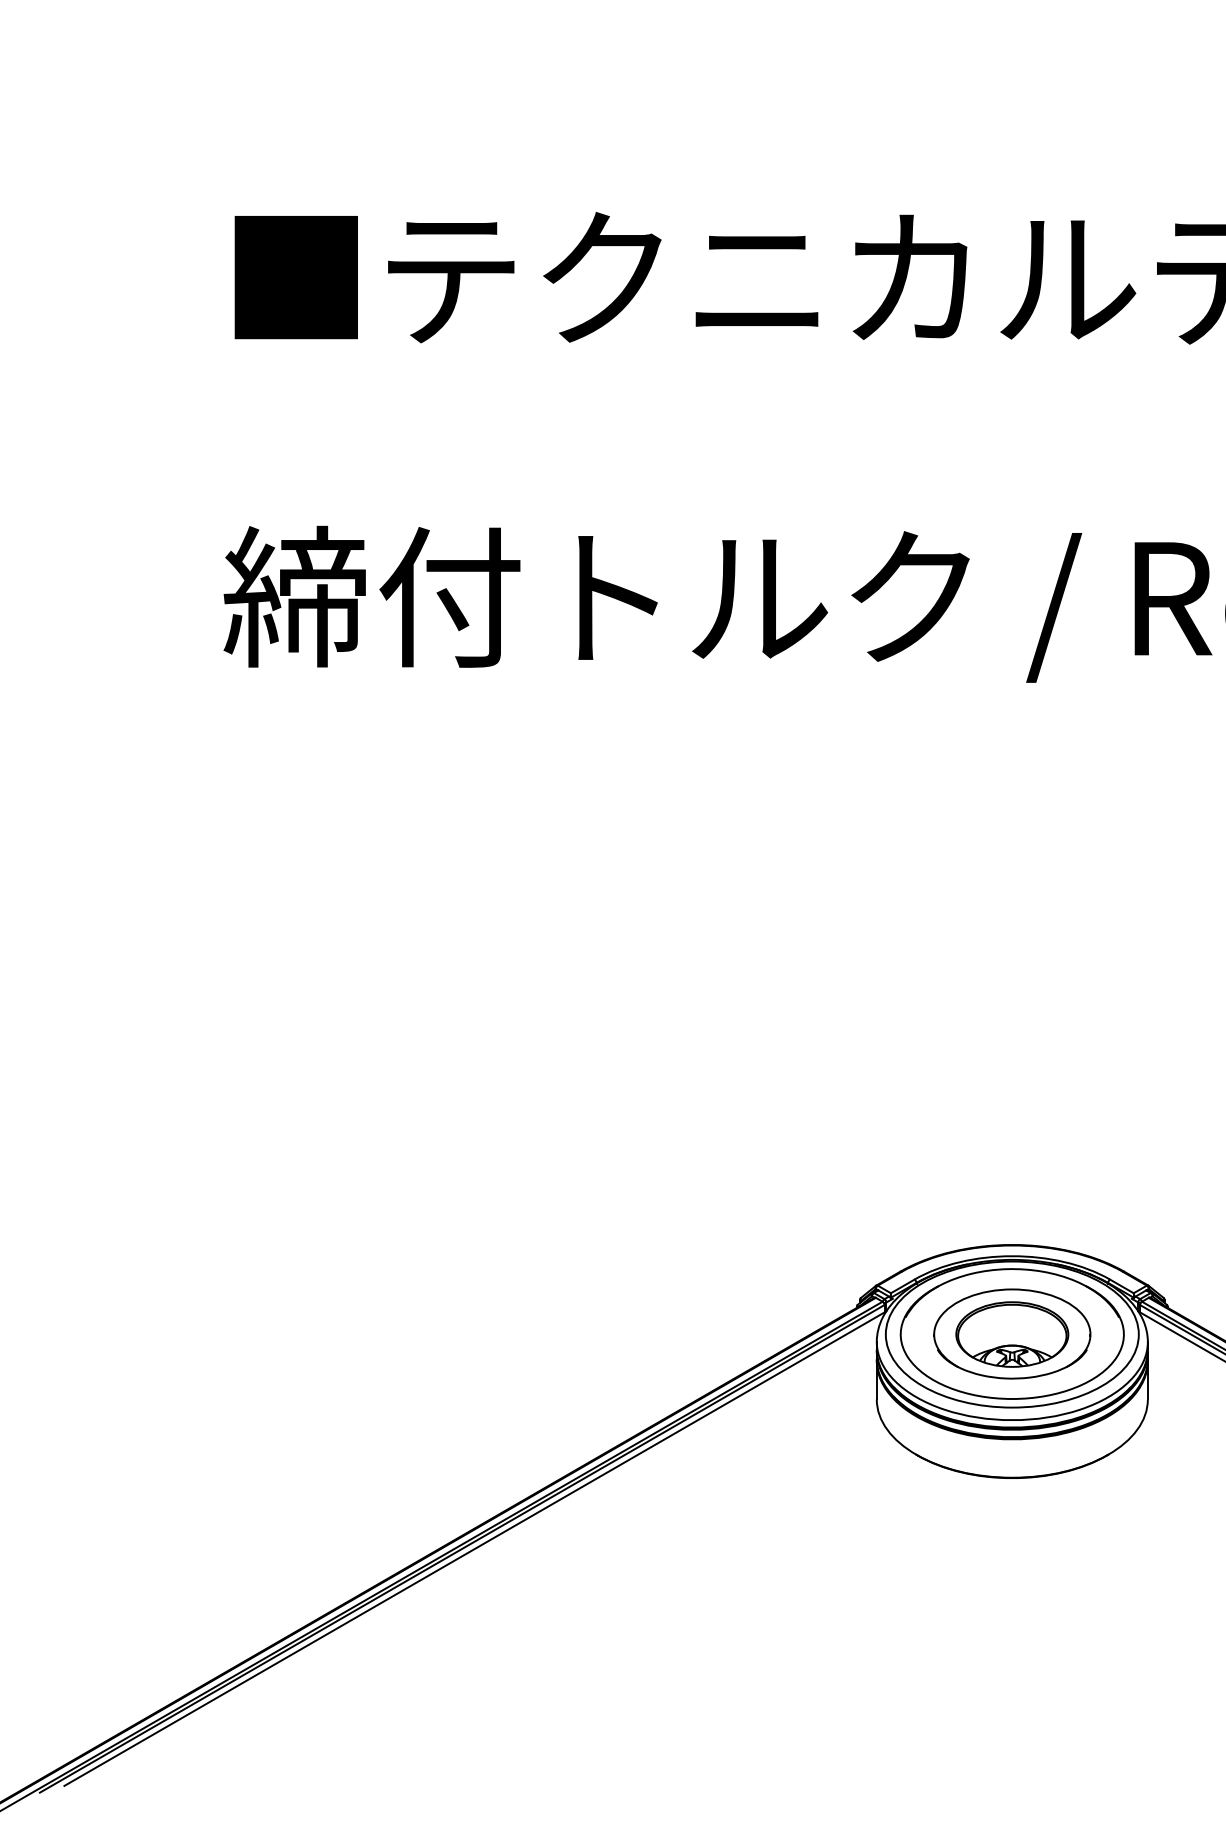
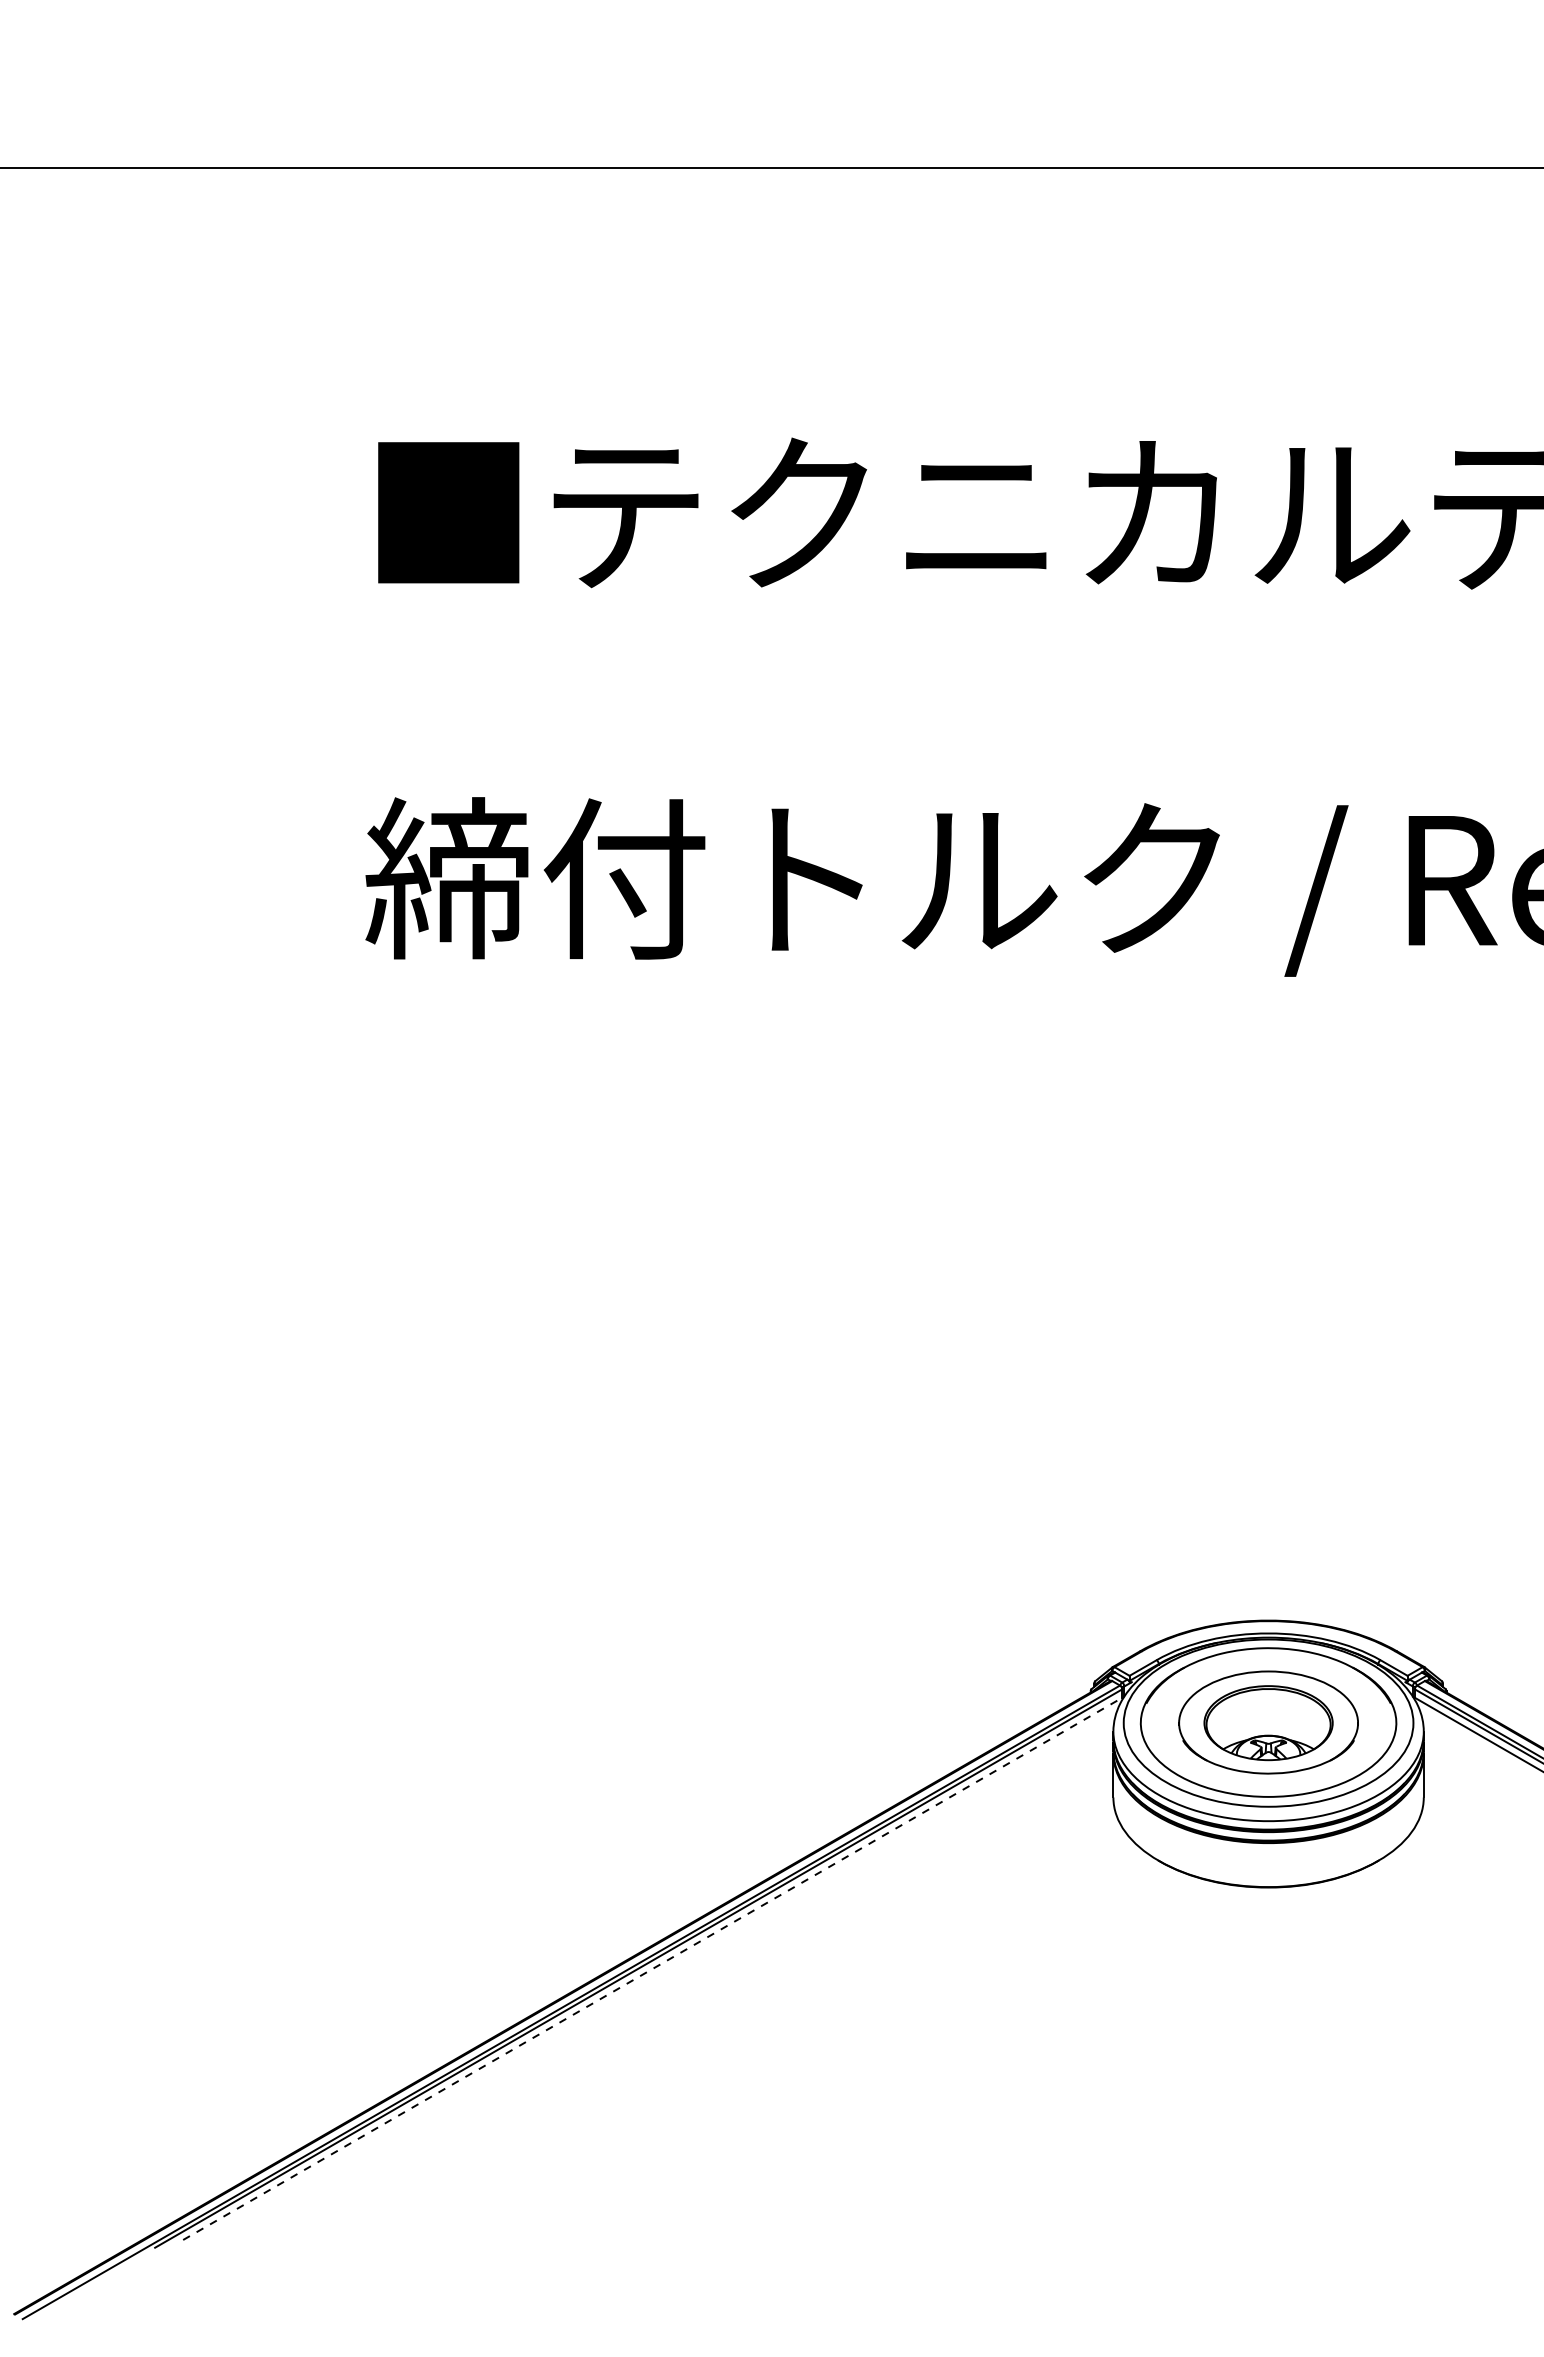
line: (476, 1548) -> (654, 1968), solid -> dashed

